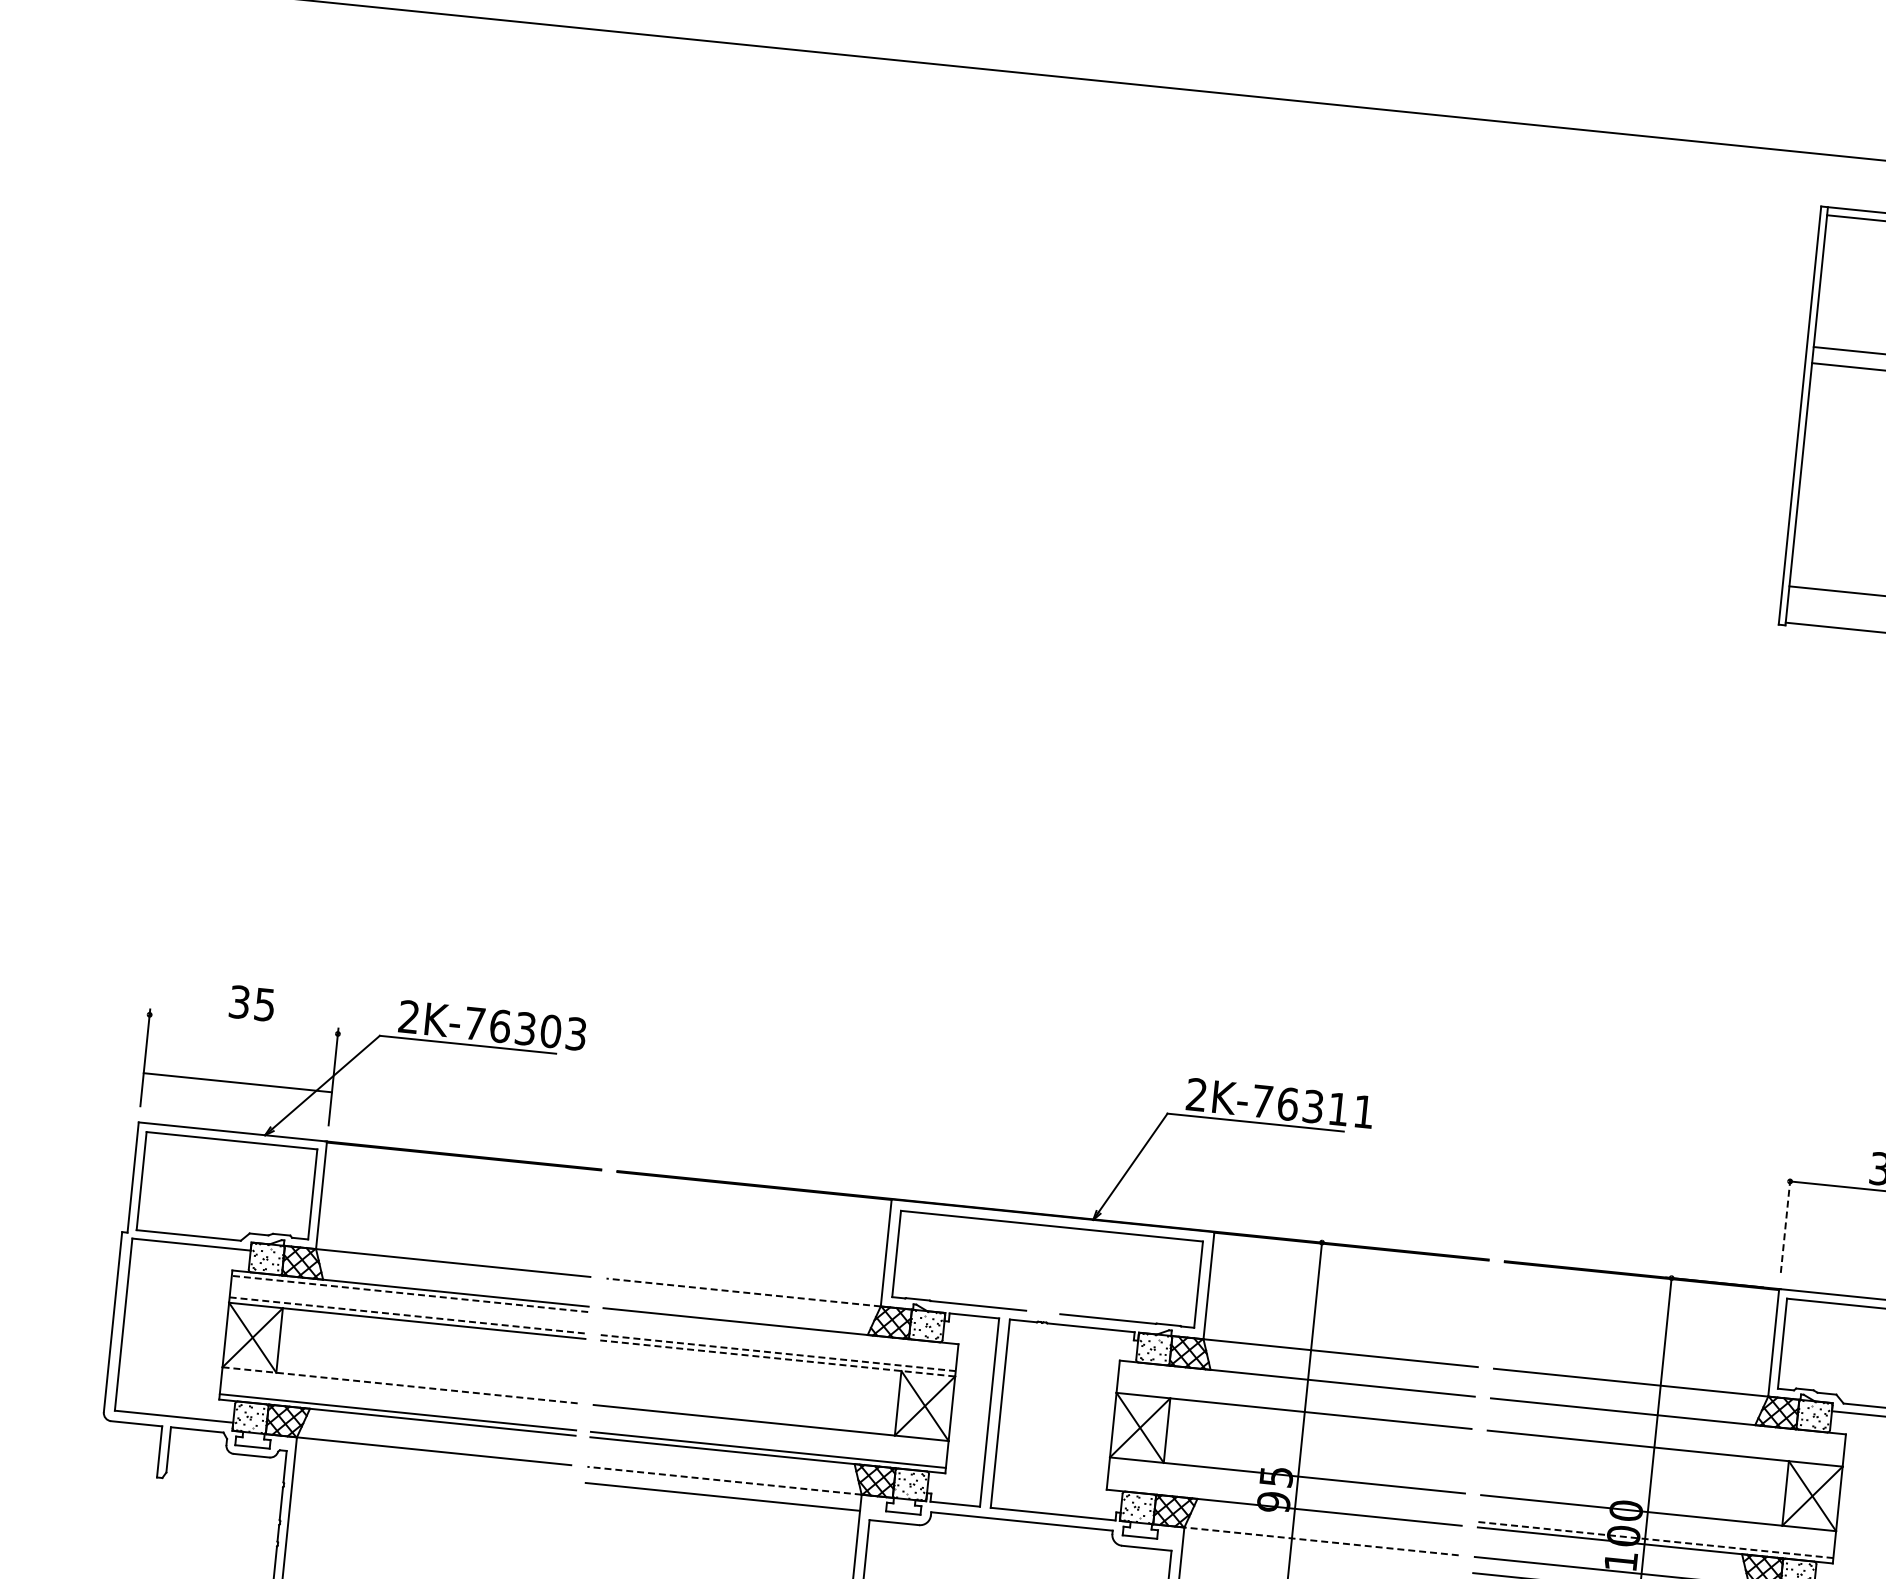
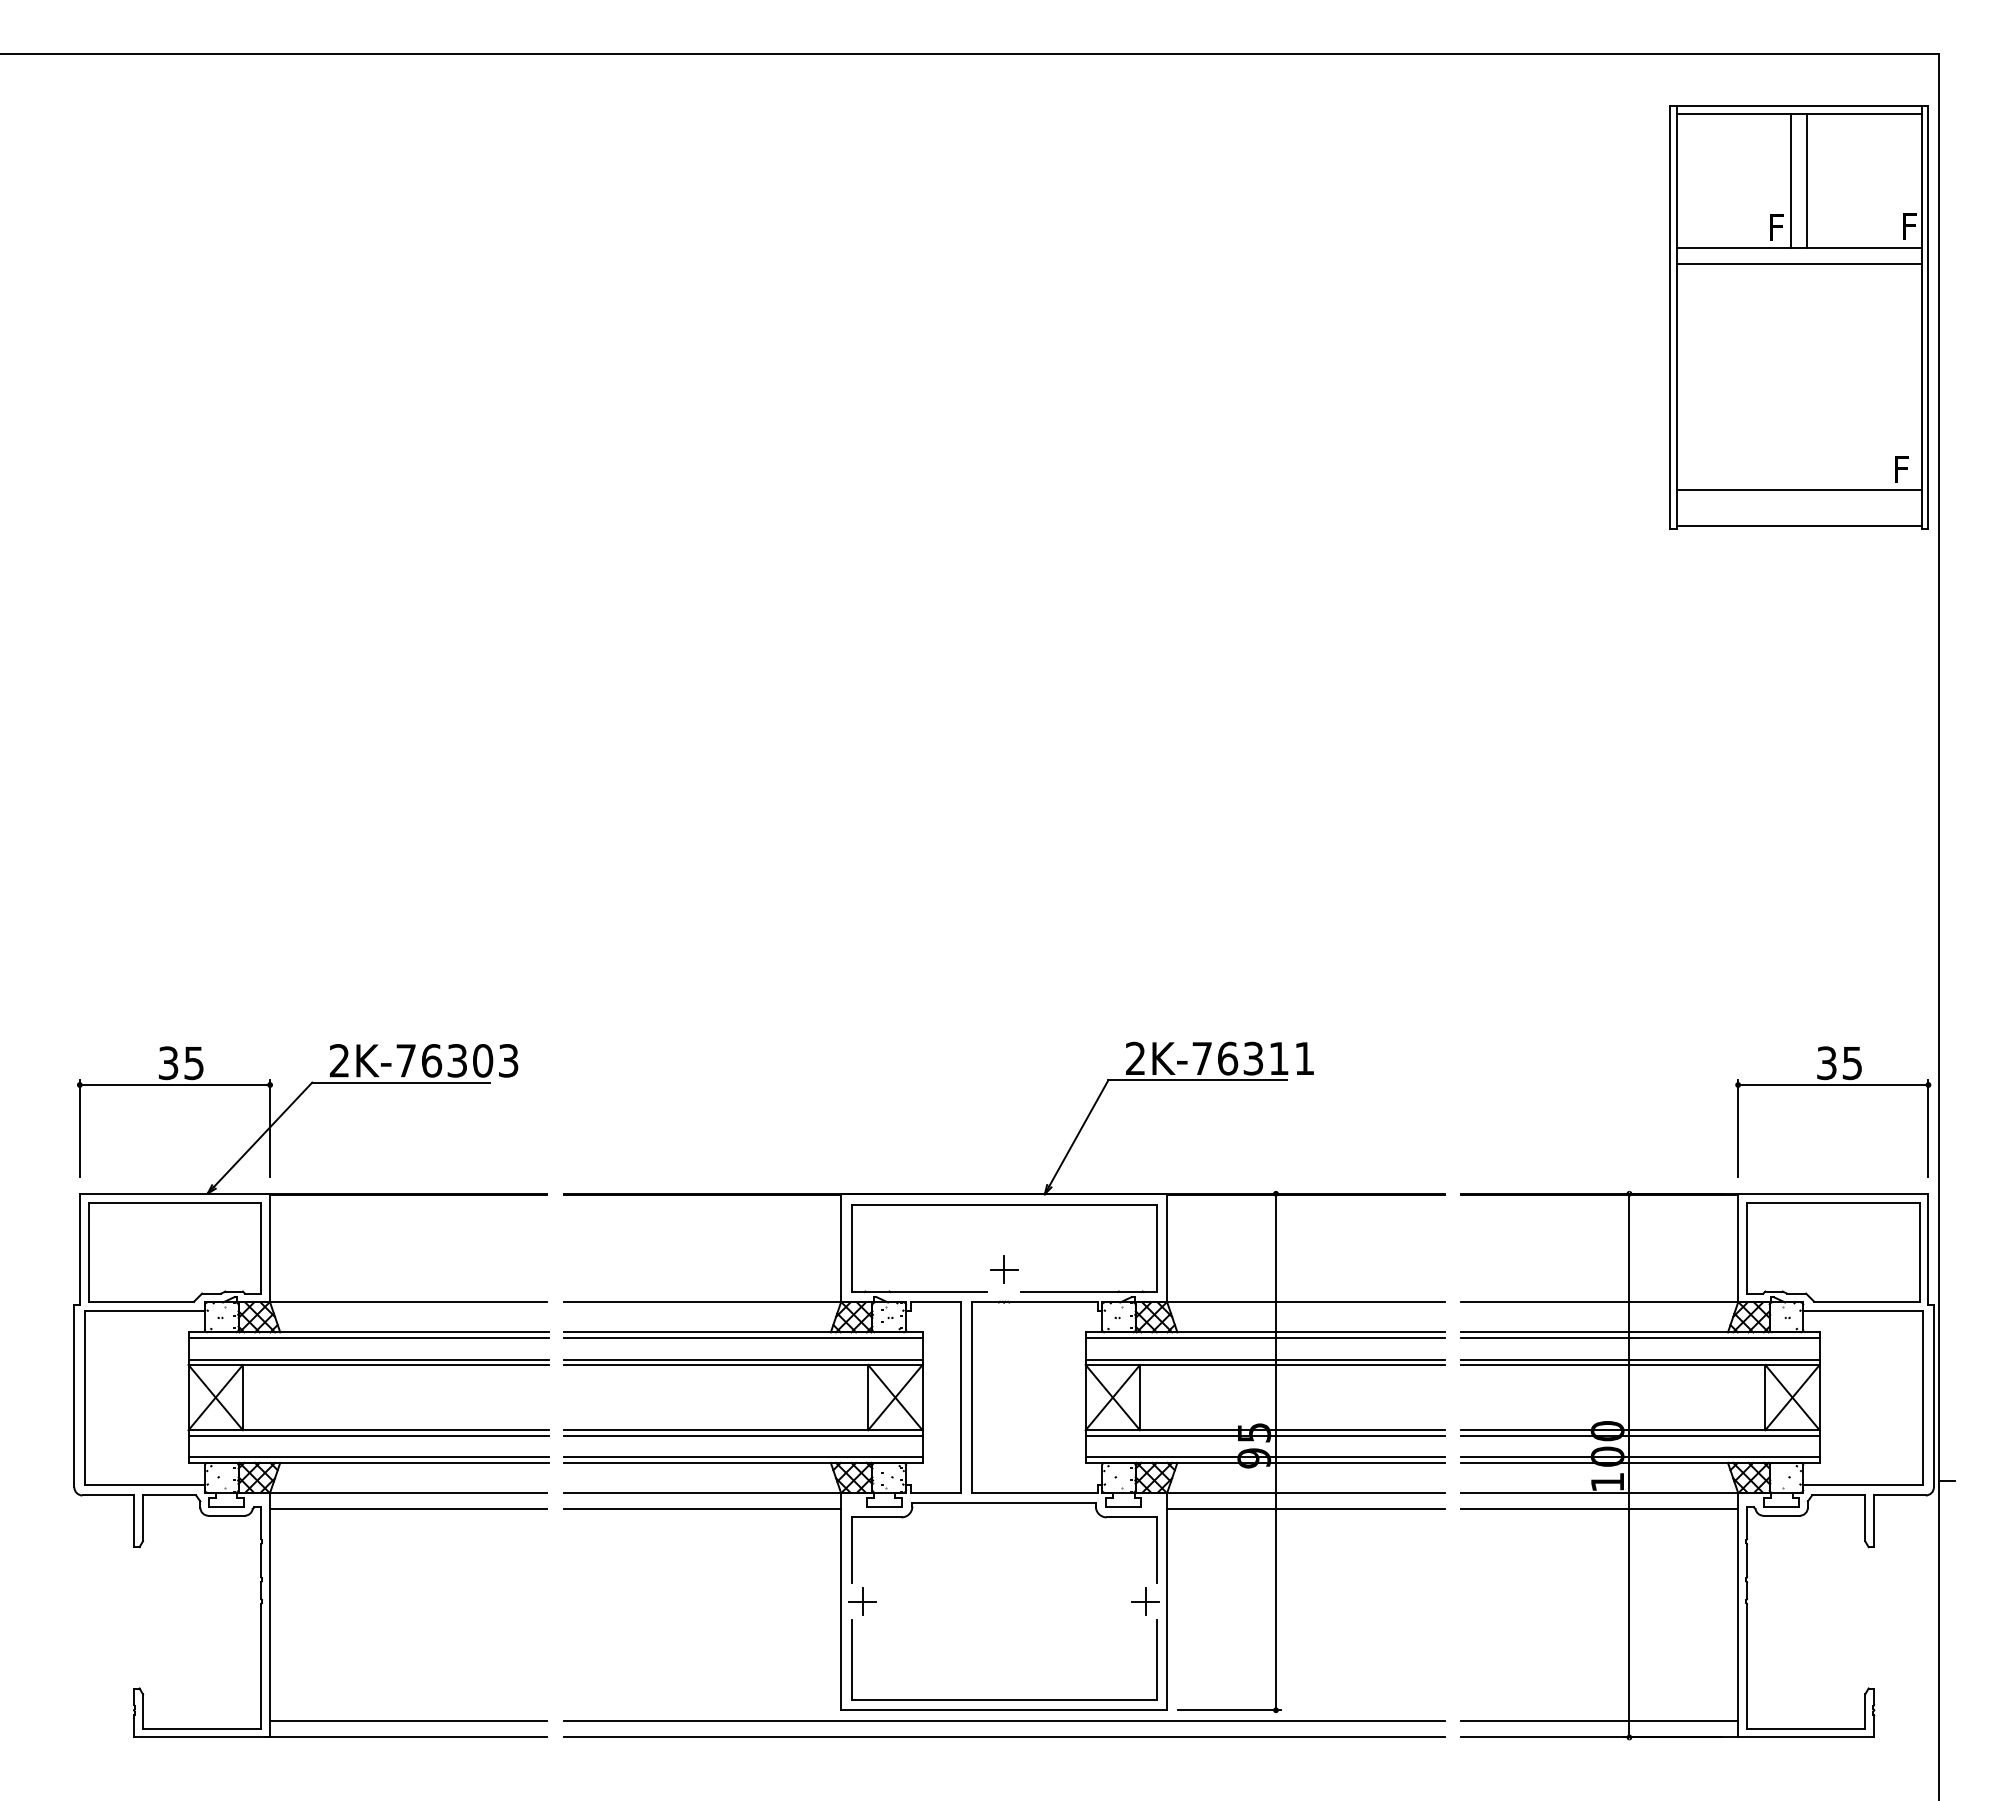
line: (237, 1082) -> (174, 1084), moved
line: (1786, 1224) -> (1738, 1128), dashed -> solid
part: (1045, 1290) -> (1004, 1269), added
line: (743, 1292) -> (702, 1302), dashed -> solid
line: (409, 1293) -> (368, 1337), dashed -> solid
line: (408, 1315) -> (369, 1359), dashed -> solid
line: (779, 1331) -> (742, 1337), added
line: (778, 1353) -> (743, 1359), dashed -> solid
line: (777, 1358) -> (742, 1365), dashed -> solid
line: (1296, 1383) -> (1264, 1337), added
line: (401, 1385) -> (369, 1430), dashed -> solid
line: (400, 1390) -> (368, 1435), added
line: (1293, 1405) -> (1264, 1359), added
line: (1667, 1421) -> (1639, 1337), added
line: (769, 1428) -> (742, 1435), added
line: (1664, 1443) -> (1639, 1359), added
line: (432, 1467) -> (408, 1509), added
line: (724, 1480) -> (702, 1492), dashed -> solid
line: (1286, 1480) -> (1264, 1435), added
line: (1284, 1502) -> (1264, 1457), added
line: (1657, 1518) -> (1639, 1435), added
line: (1656, 1540) -> (1640, 1457), dashed -> solid
line: (1321, 1541) -> (1305, 1492), dashed -> solid
line: (1319, 1557) -> (1305, 1509), added

